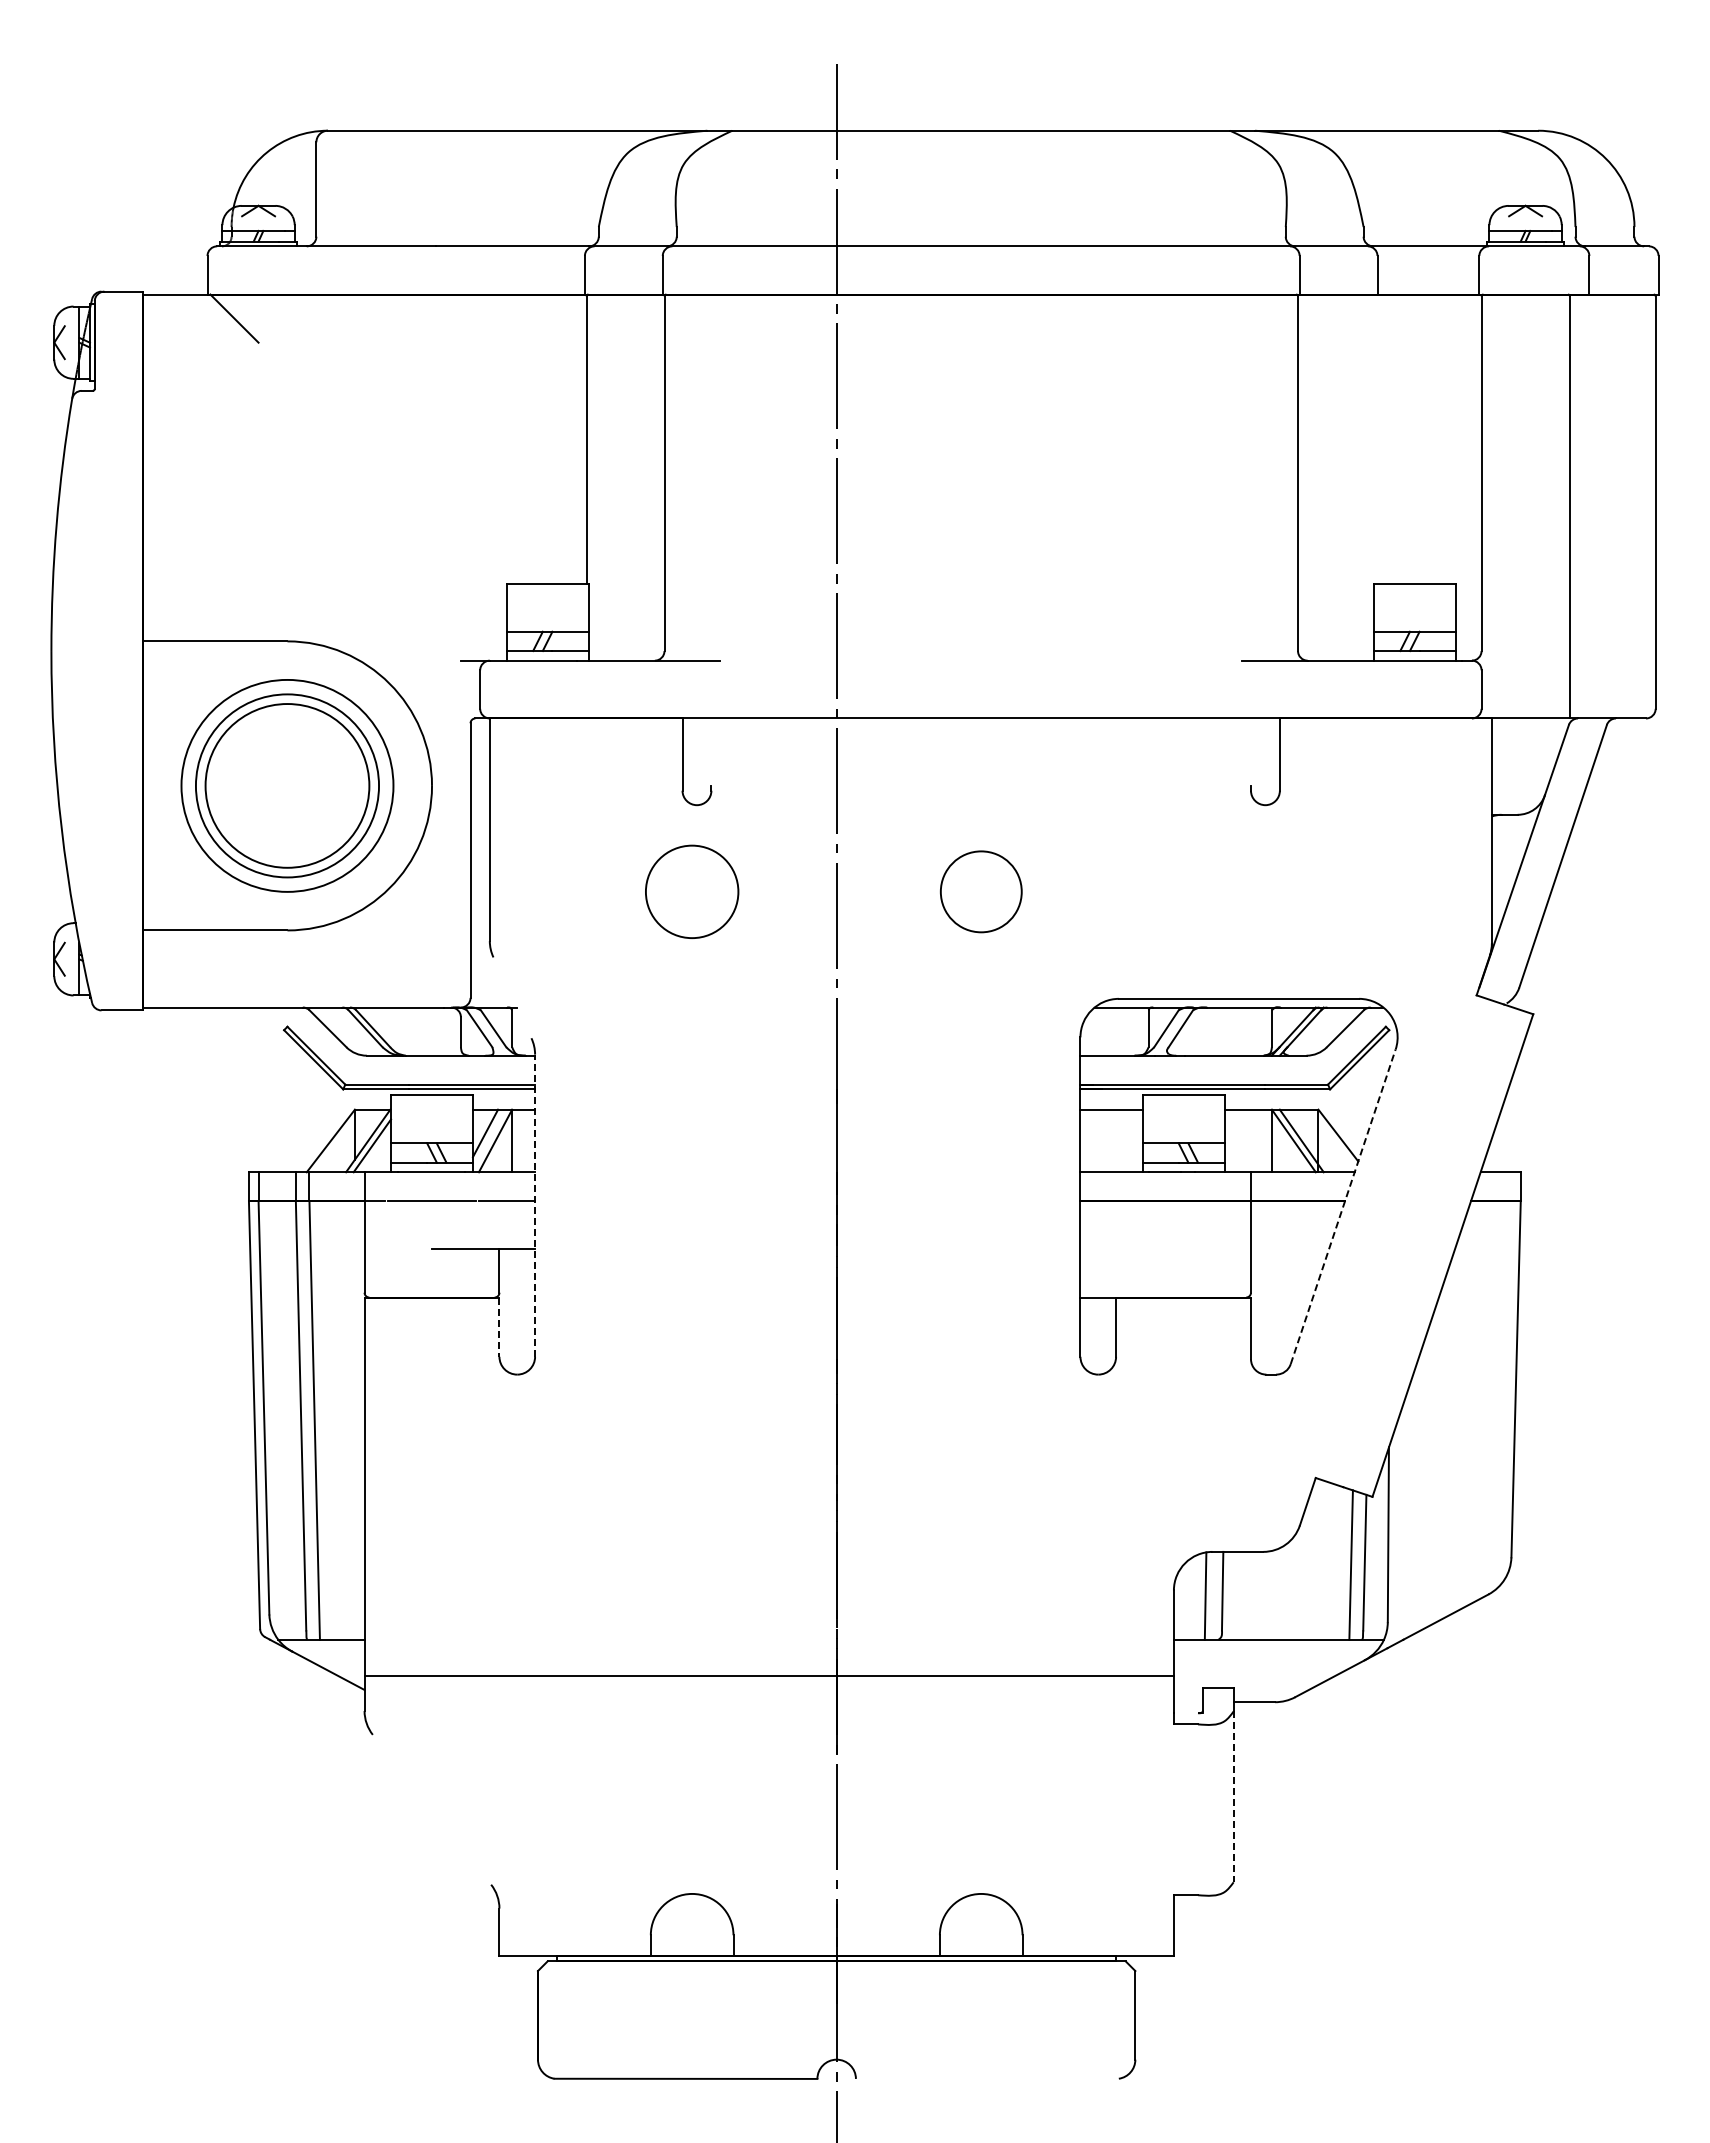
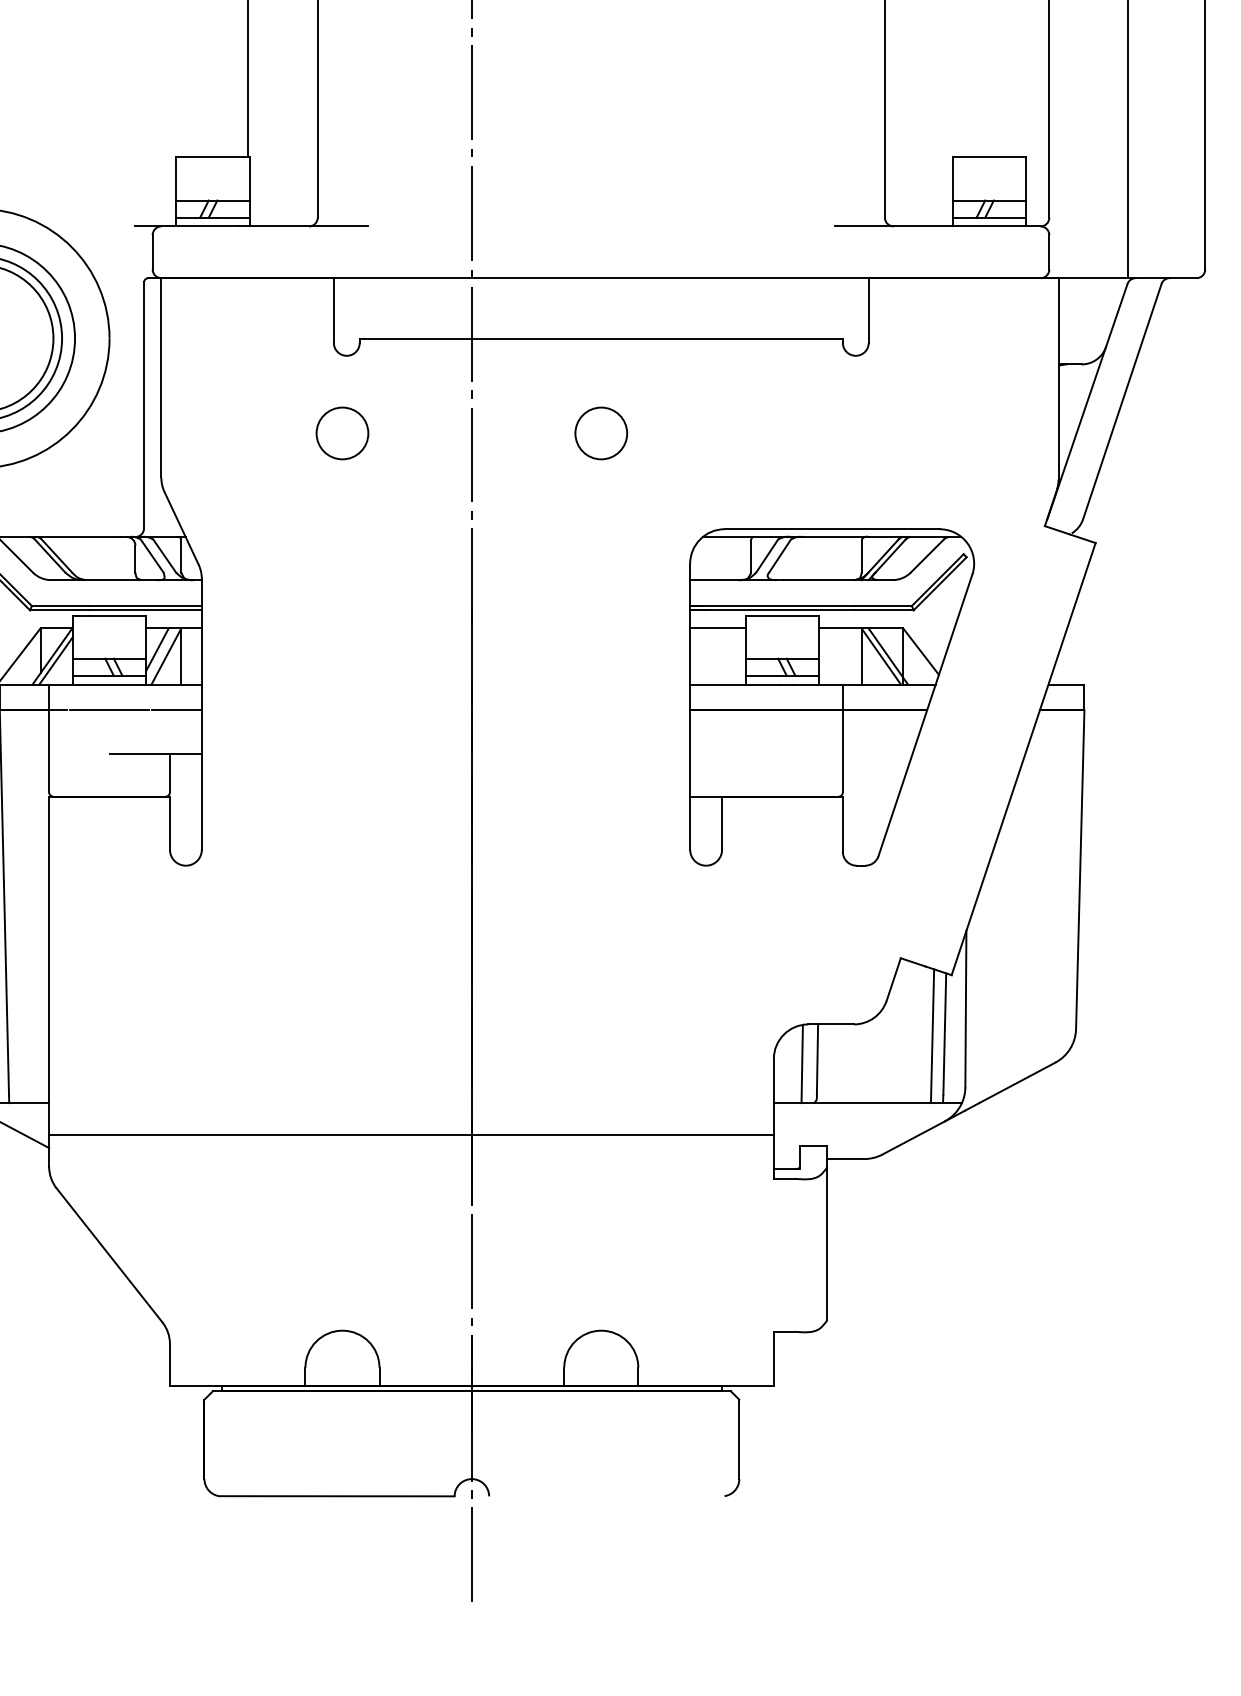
line: (980, 785) -> (600, 338), added
circle: (692, 891) -> (342, 433), size x0.62
circle: (980, 891) -> (600, 433), size x0.71
line: (512, 997) -> (181, 528), added
line: (535, 1205) -> (202, 714), dashed -> solid
line: (1343, 1206) -> (925, 715), dashed -> solid
line: (499, 1327) -> (169, 823), dashed -> solid
line: (1185, 1713) -> (784, 1169), added
line: (1233, 1797) -> (827, 1244), dashed -> solid
line: (431, 1809) -> (109, 1255), added

